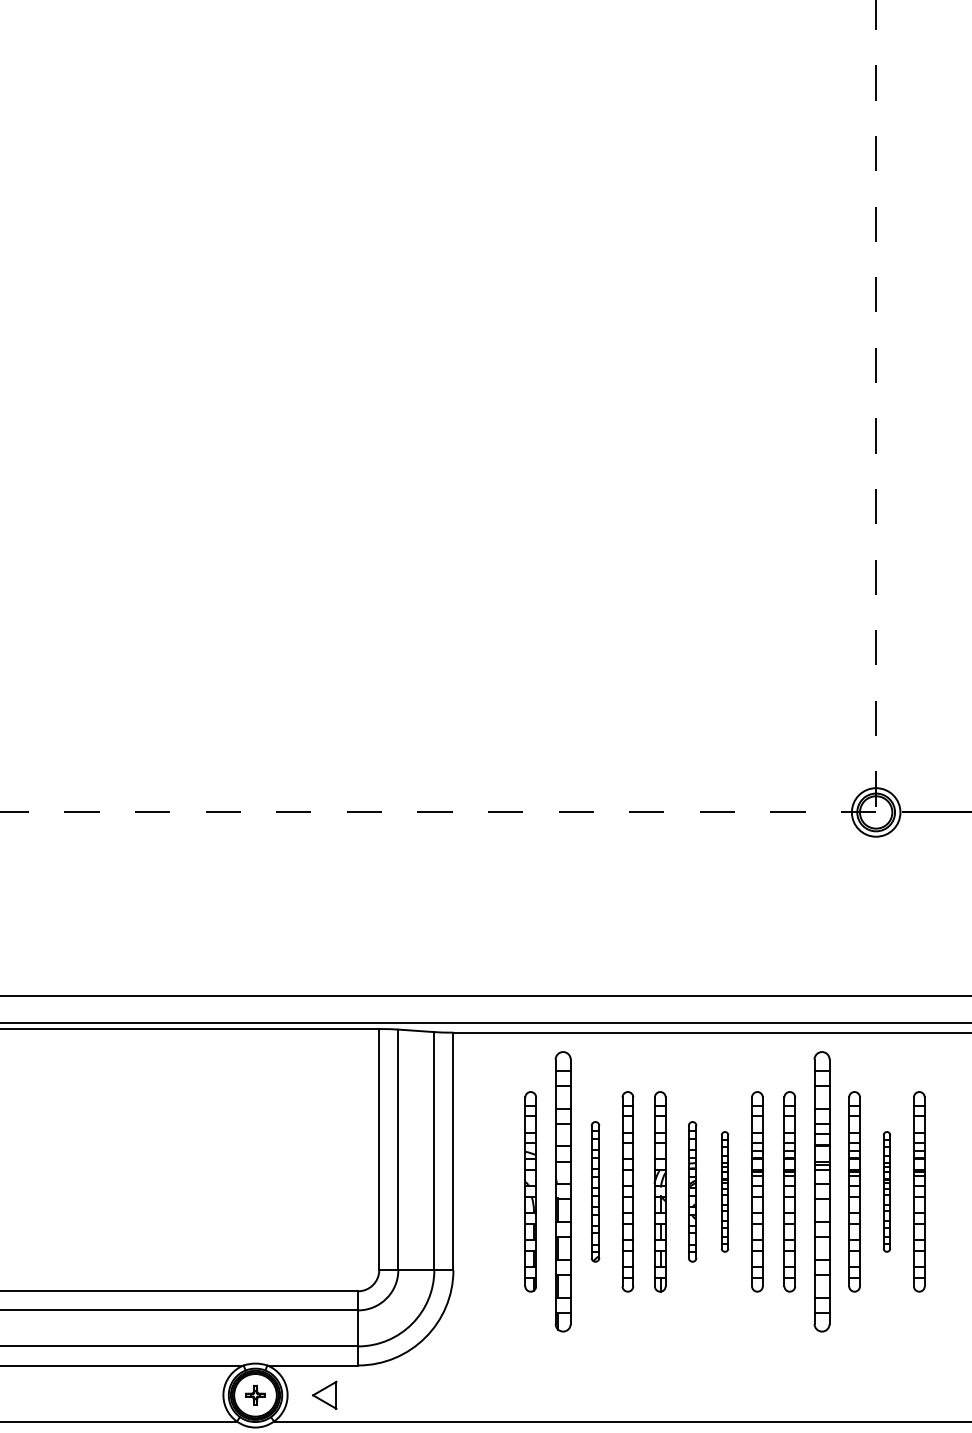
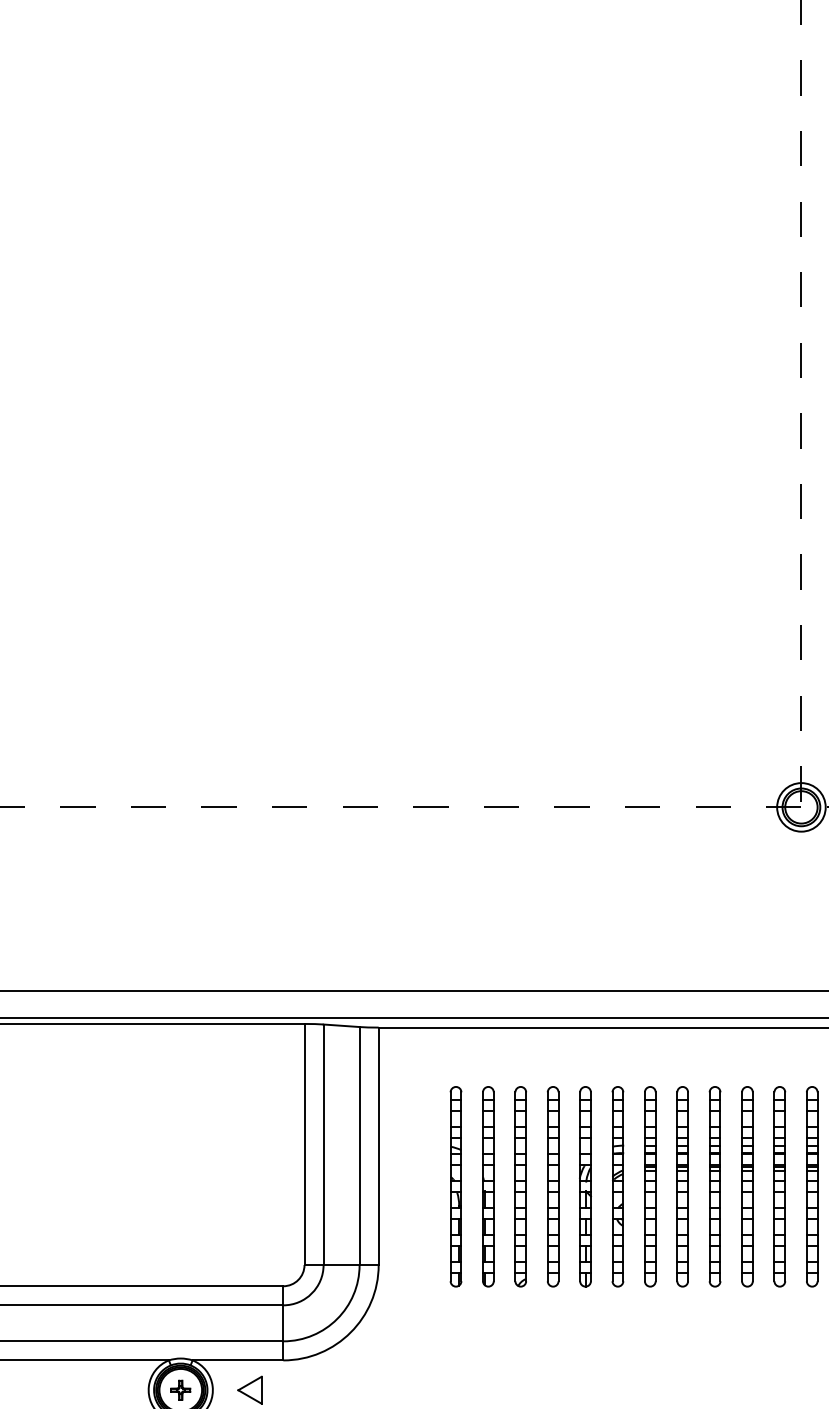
part: (562, 1191) -> (487, 1186), size x0.71
part: (595, 1191) -> (520, 1186), size x1.43
part: (692, 1191) -> (617, 1186), size x1.43
part: (724, 1191) -> (649, 1186), size x1.67
part: (822, 1191) -> (747, 1186), size x0.71
part: (886, 1191) -> (811, 1186), size x1.67

